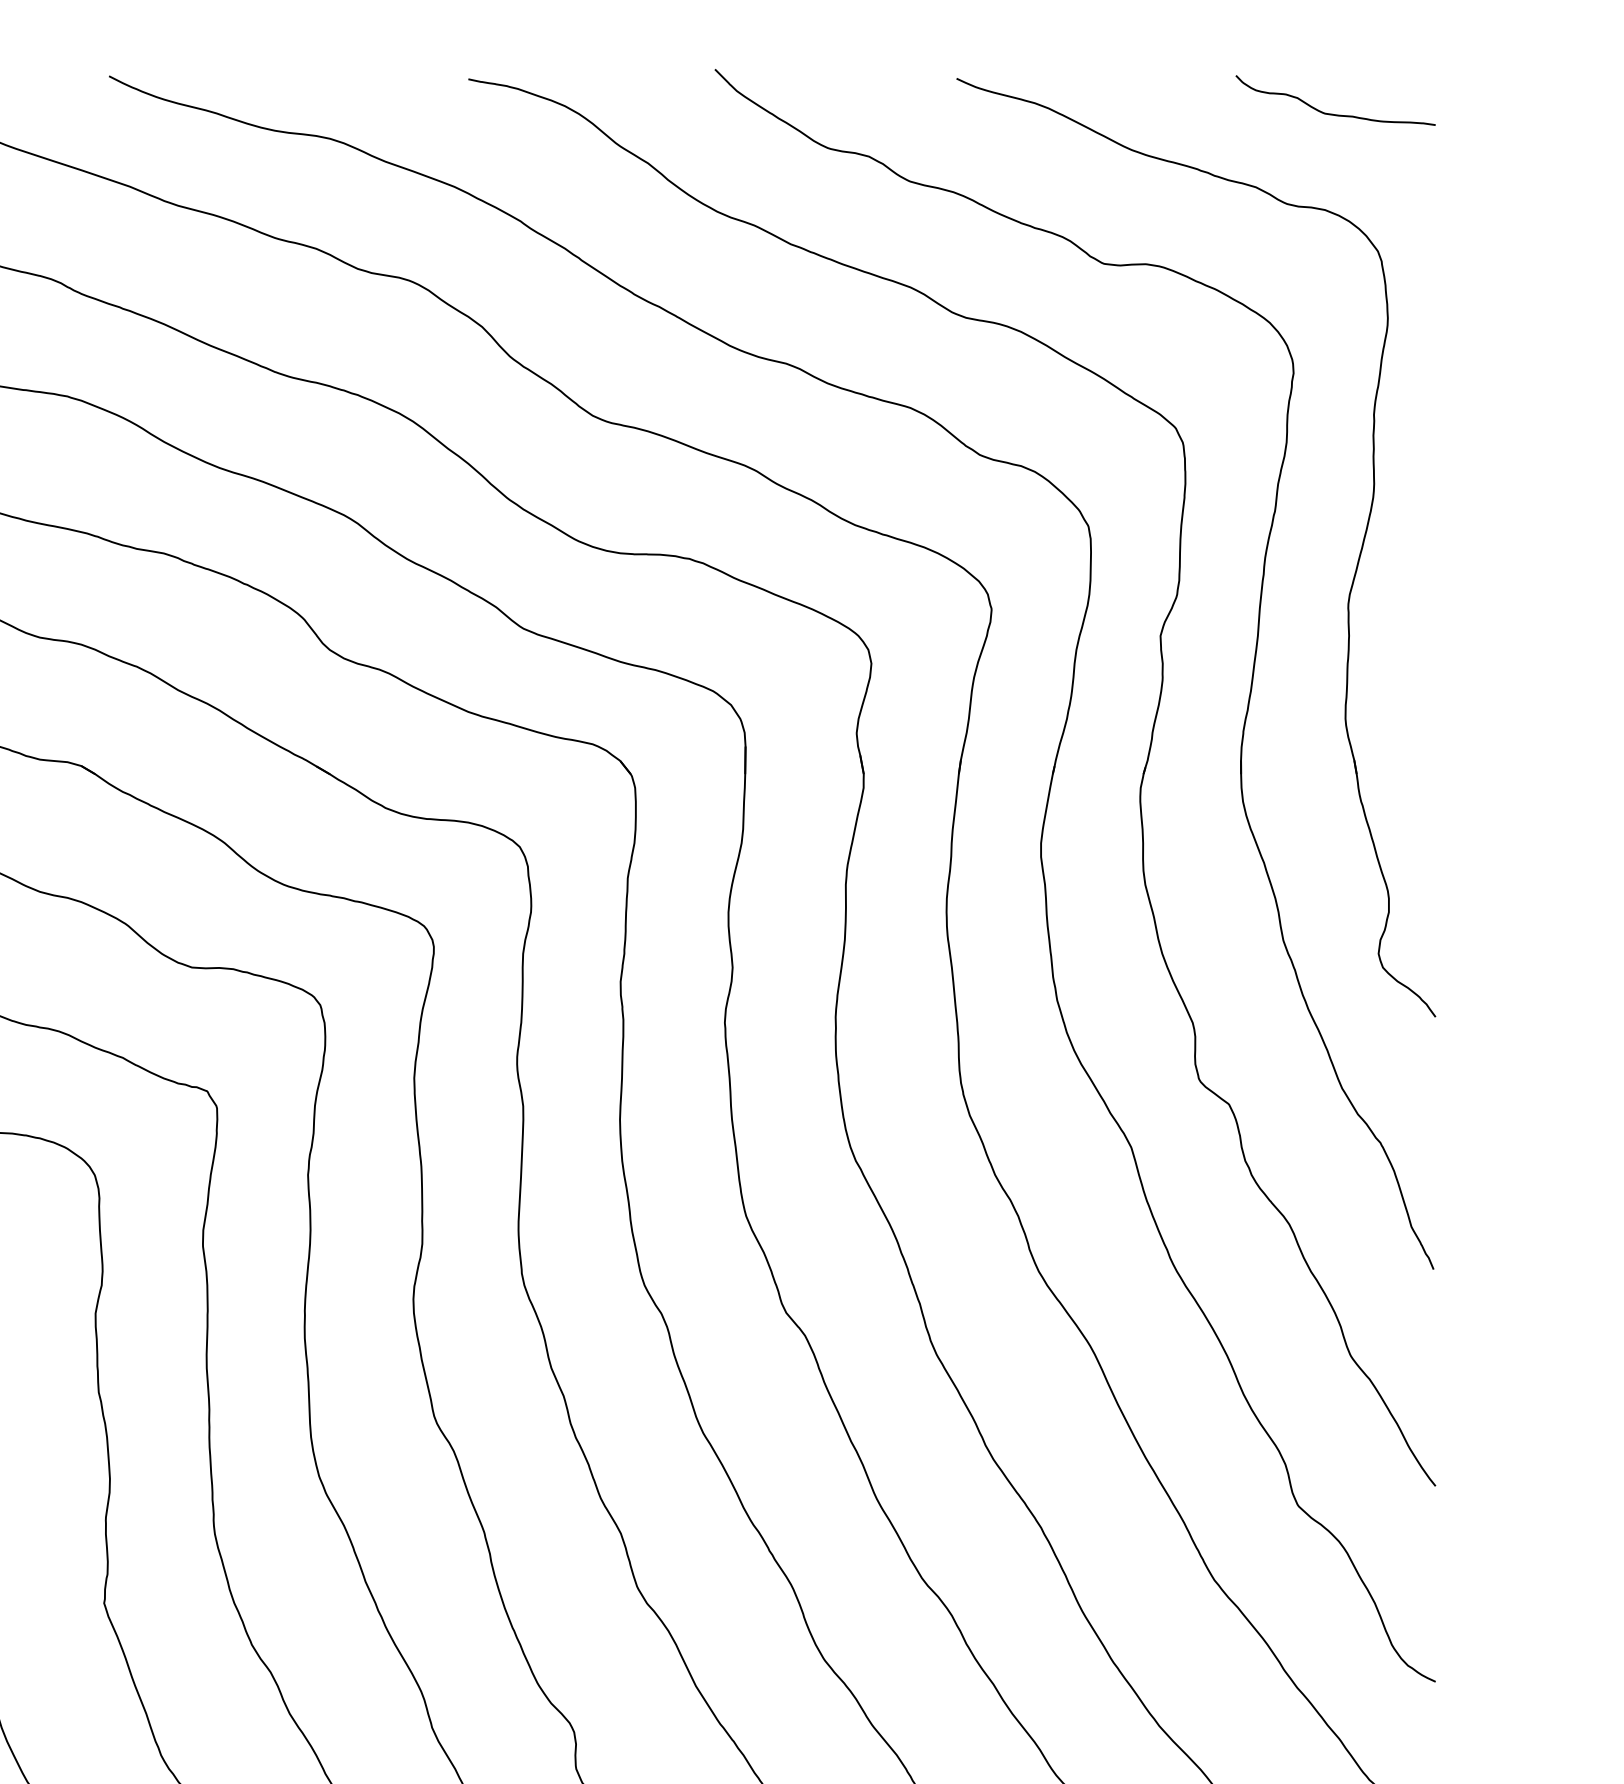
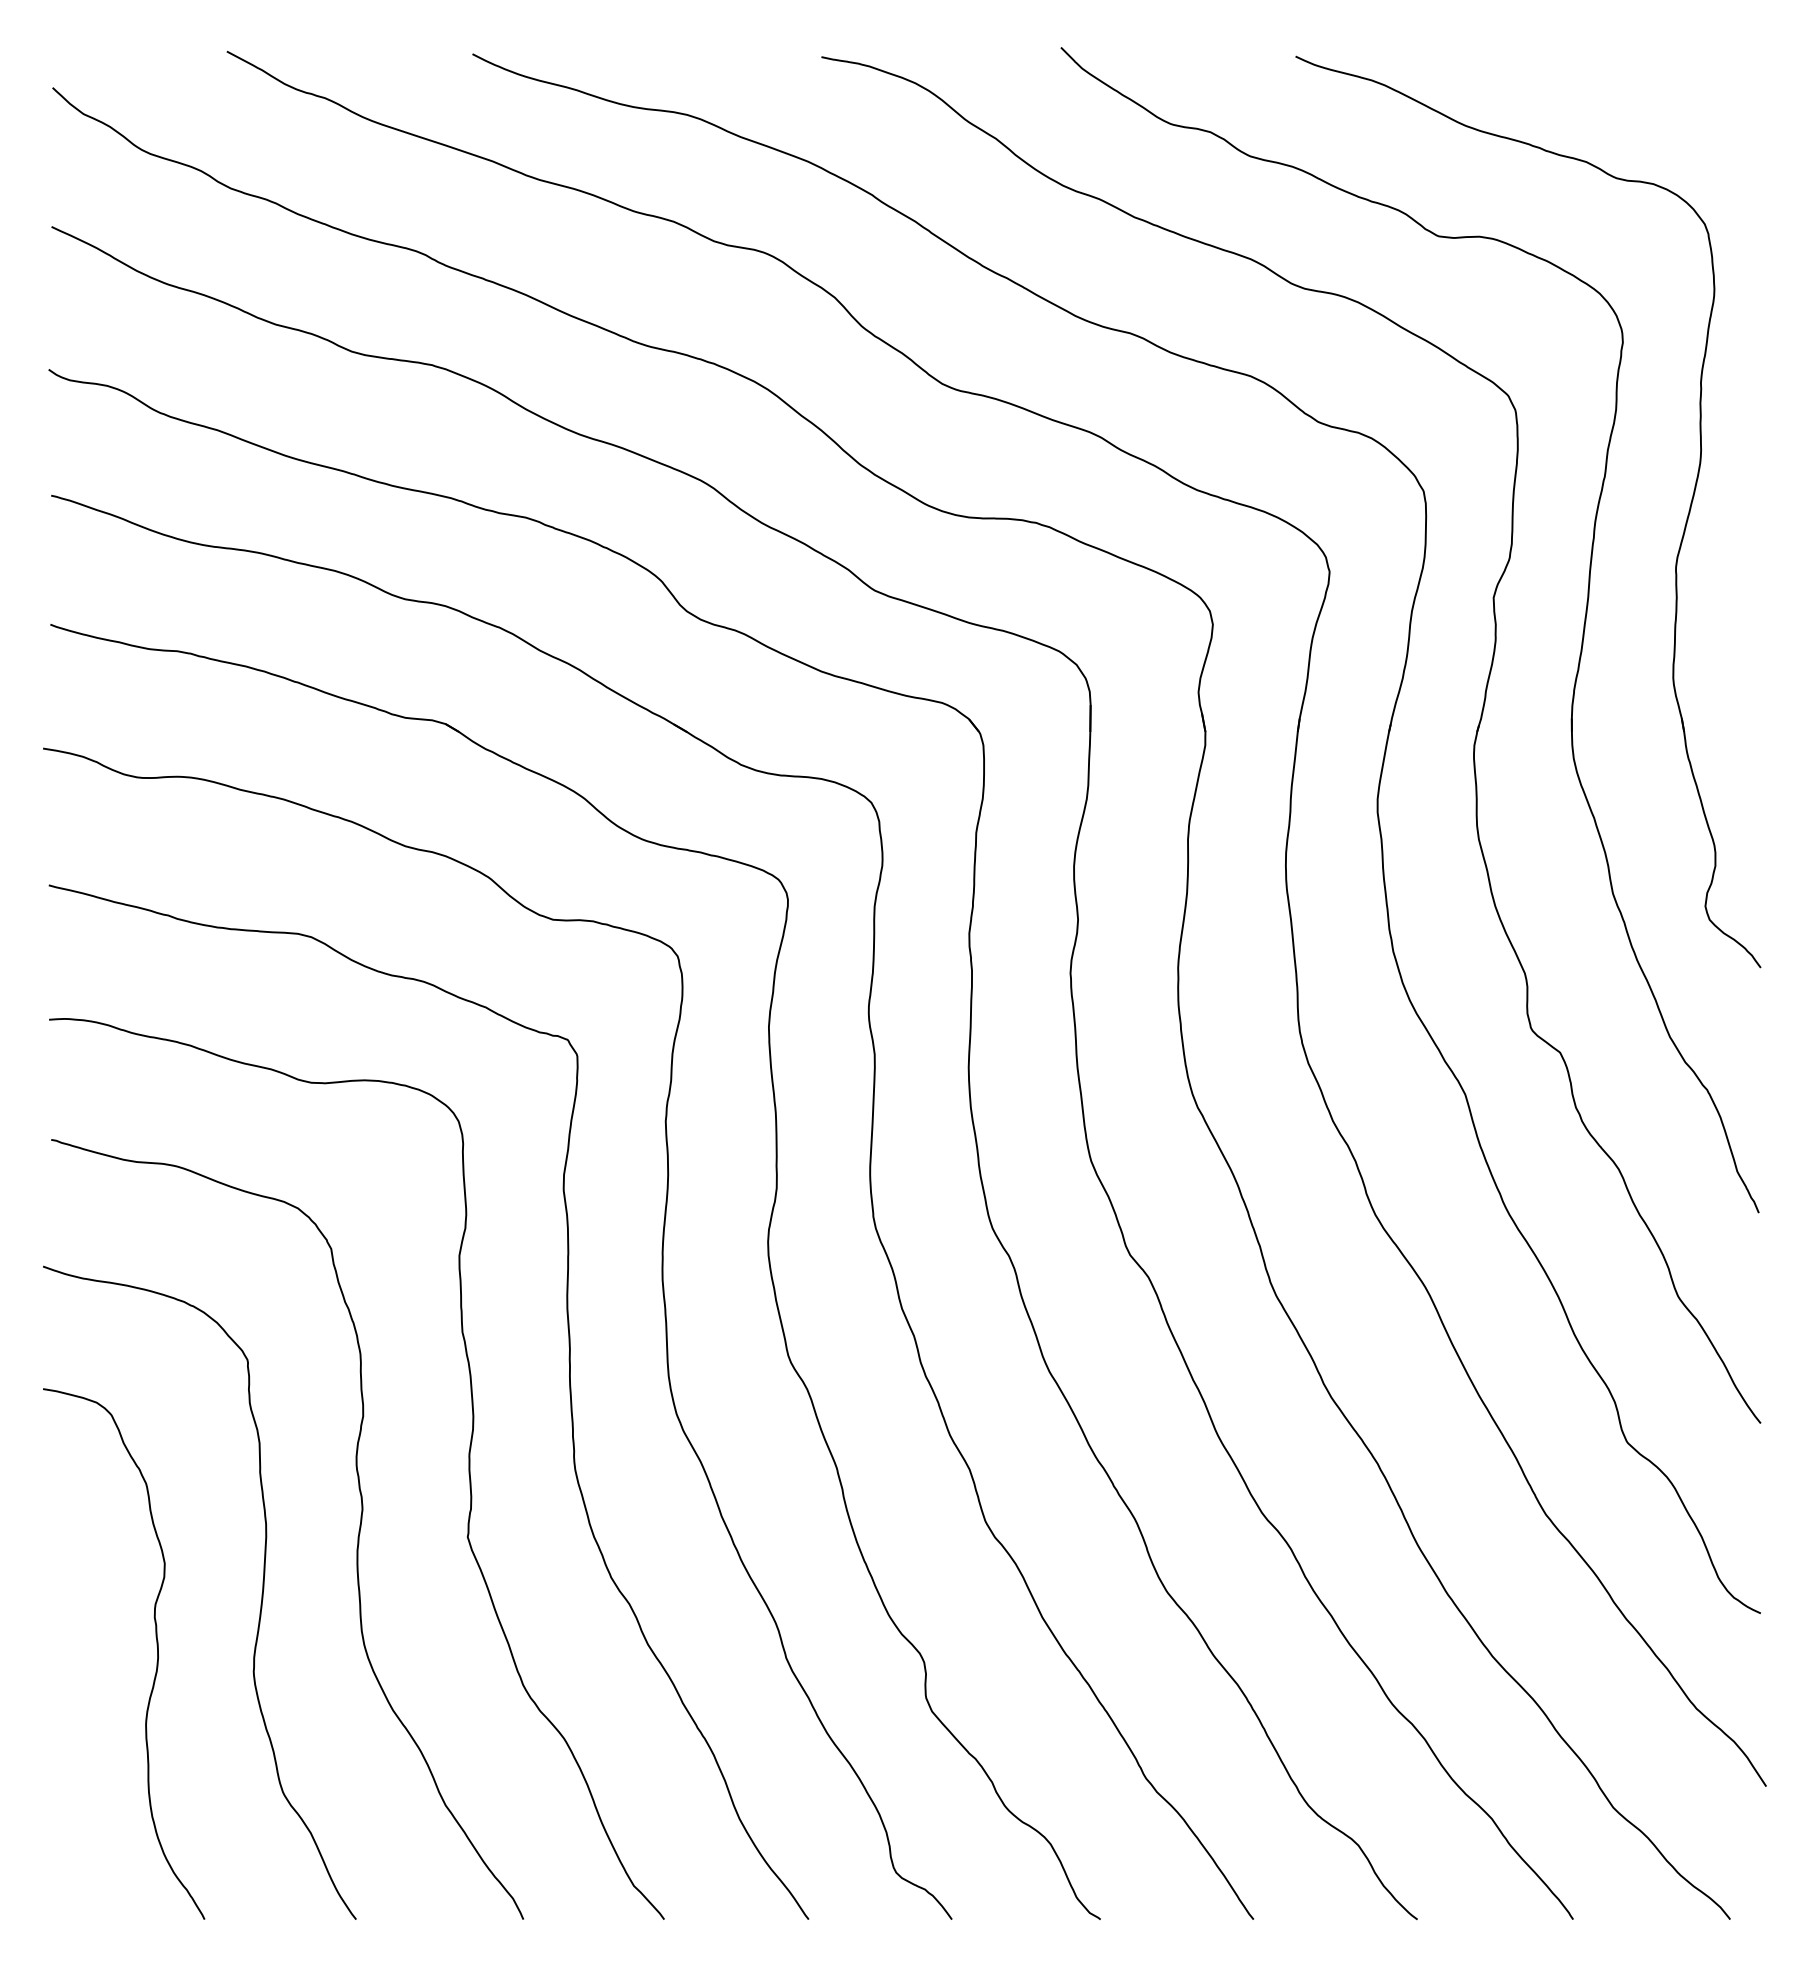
curve: (1334, 113) -> (1662, 90), removed

